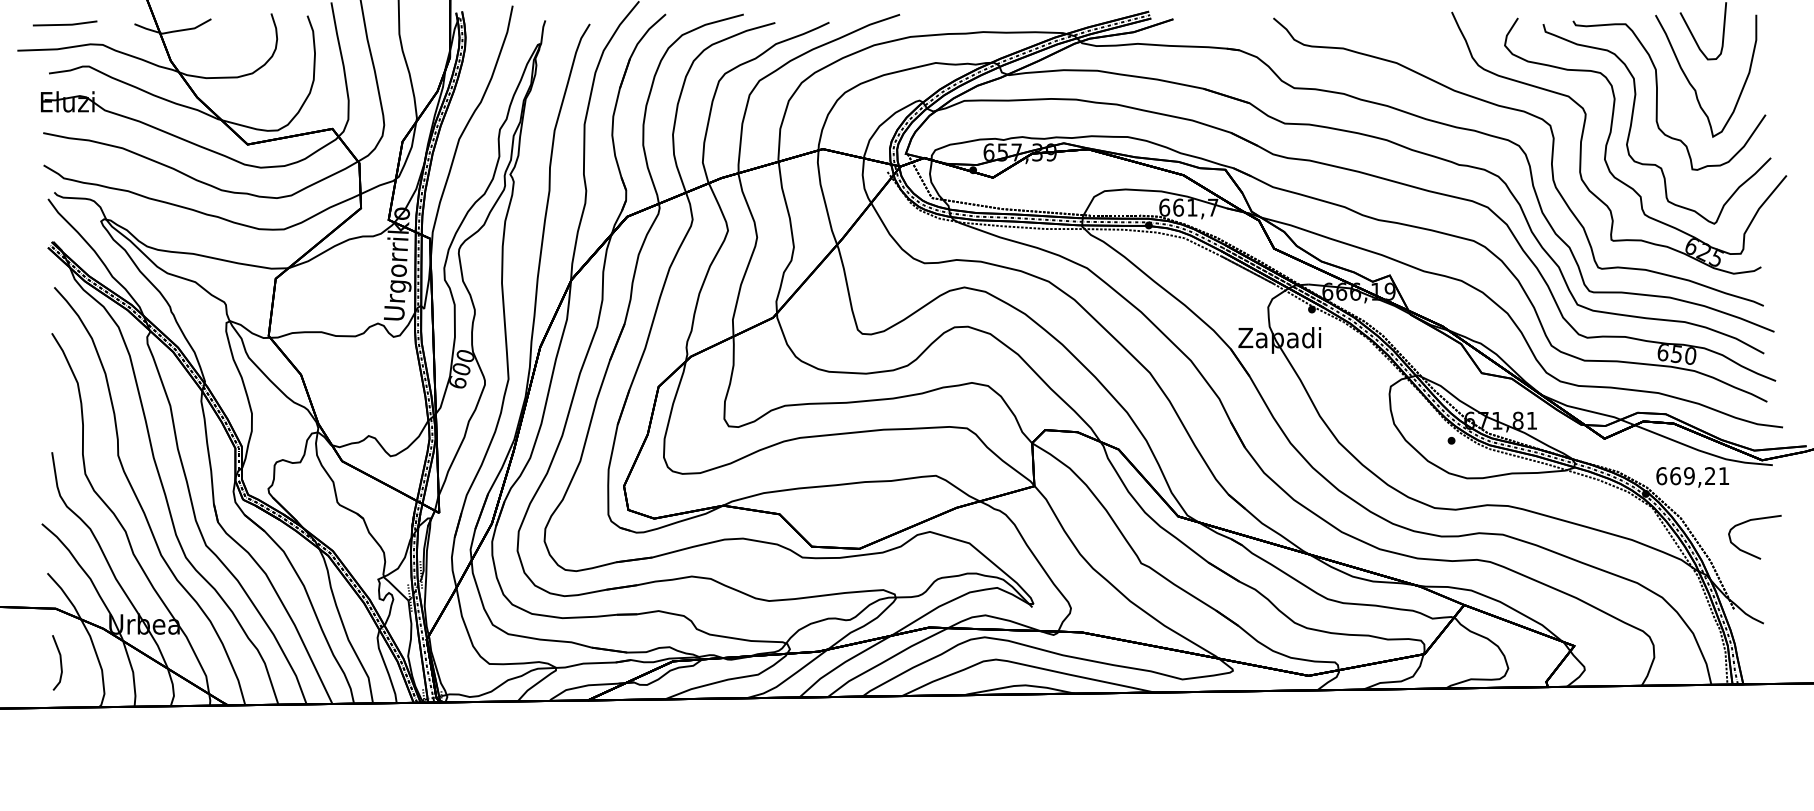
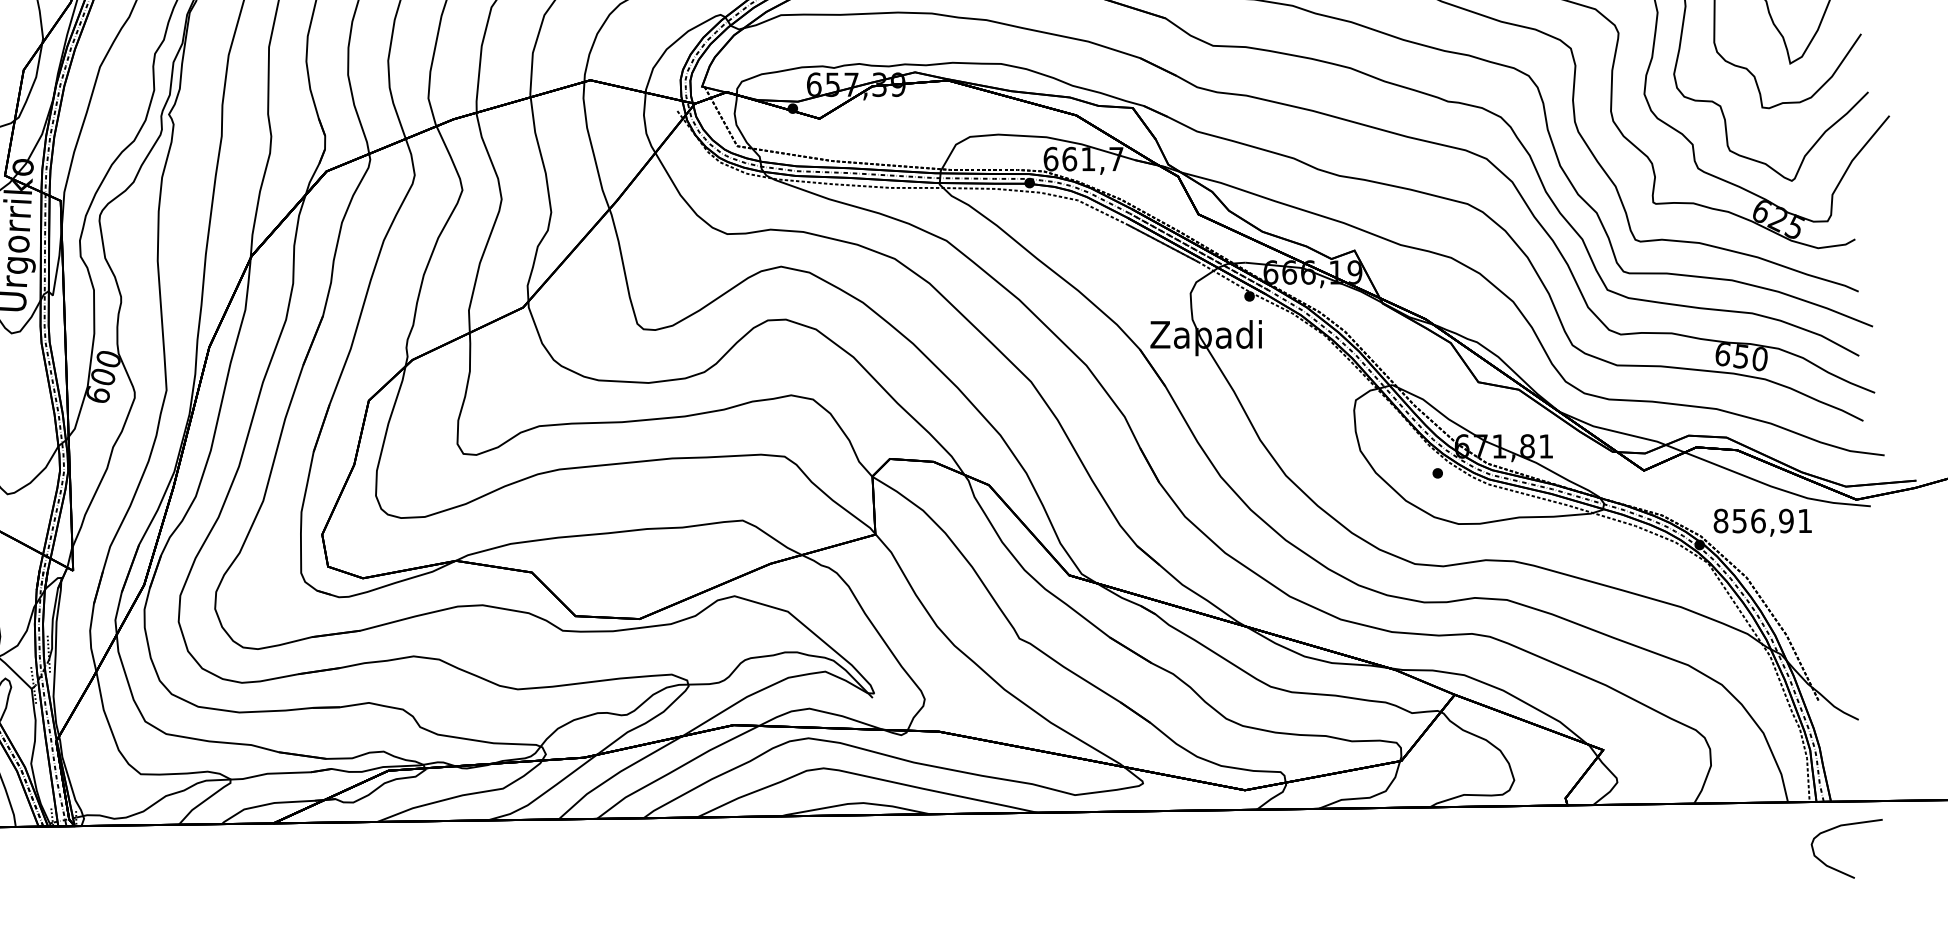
text: (1685, 476) -> (1753, 521), 669,21 -> 856,91
curve: (1746, 551) -> (1835, 867), moved

